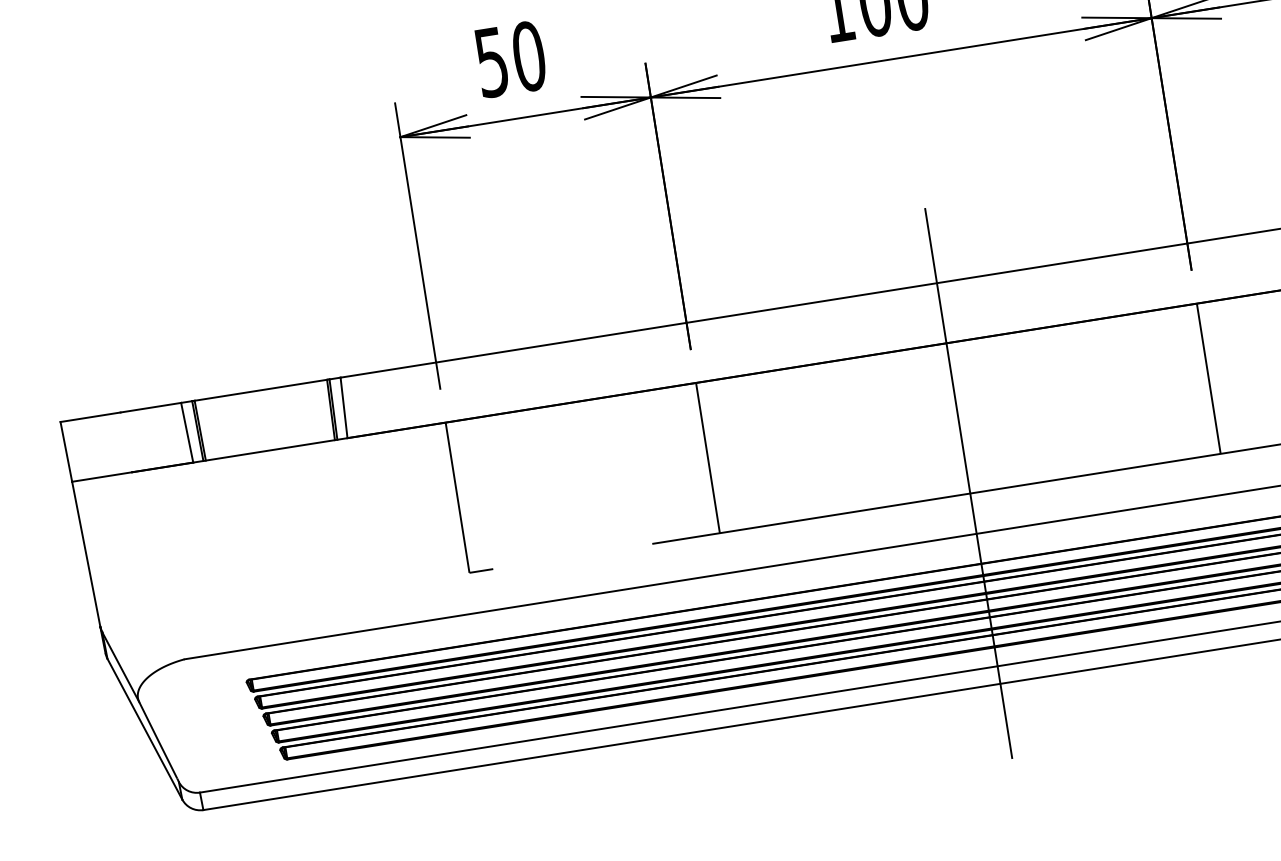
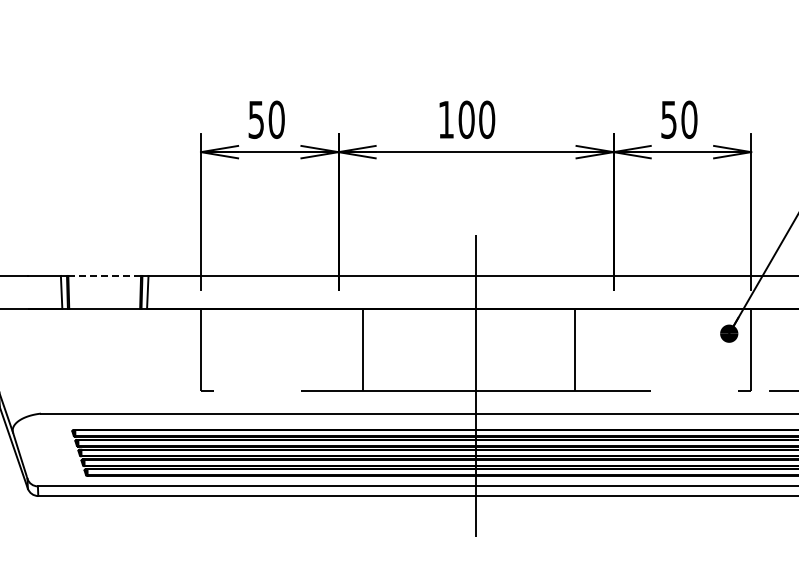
line: (1208, 377) -> (574, 349), moved
line: (262, 389) -> (105, 275), solid -> dashed
line: (707, 456) -> (362, 349), moved

